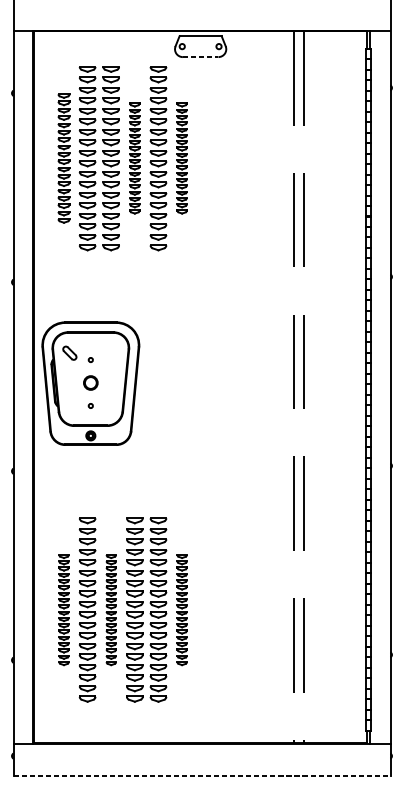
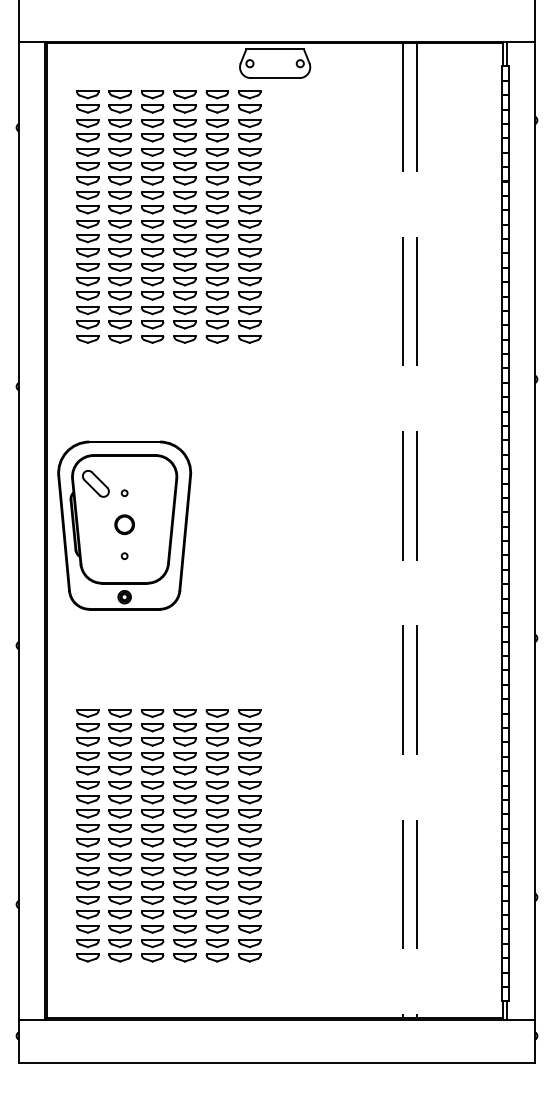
line: (200, 57) -> (275, 78), dashed -> solid
part: (63, 158) -> (87, 216), size x1.43
part: (134, 158) -> (184, 216), size x1.67
part: (181, 158) -> (249, 216), size x1.67
part: (69, 352) -> (95, 483), size x1.43
part: (63, 609) -> (87, 835), size x1.67
part: (111, 609) -> (152, 835), size x1.67
part: (181, 609) -> (249, 835), size x1.67
line: (202, 776) -> (277, 1063), dashed -> solid

